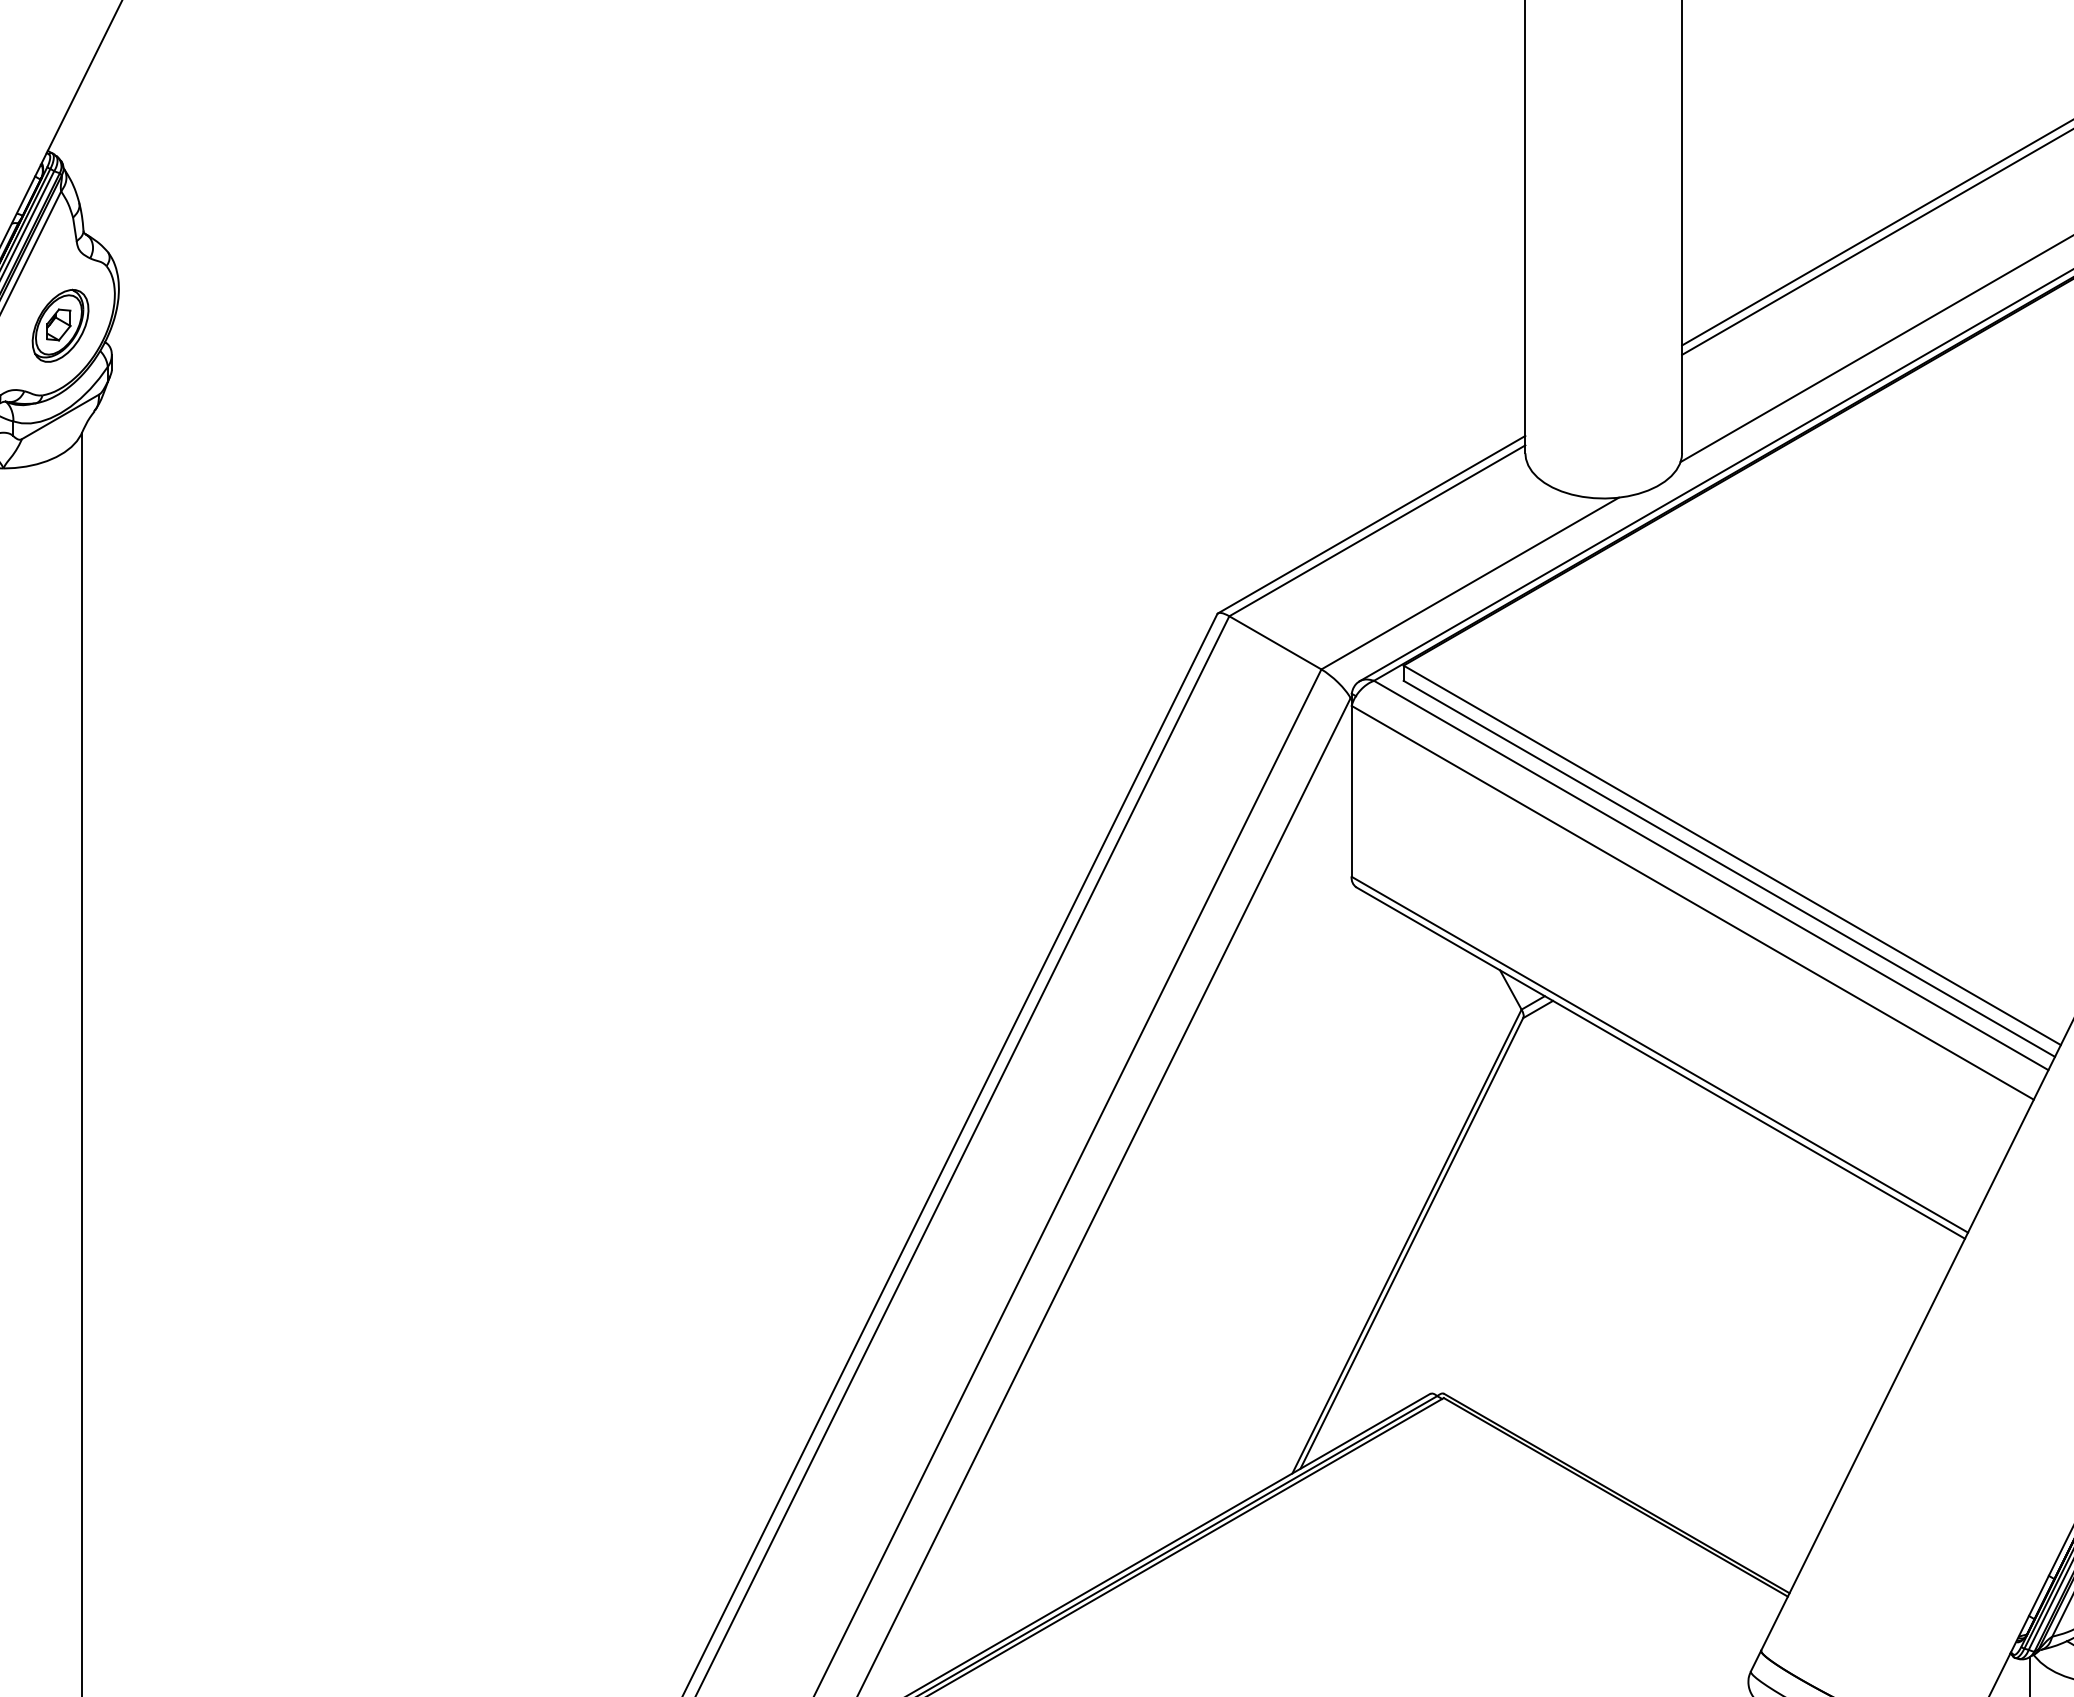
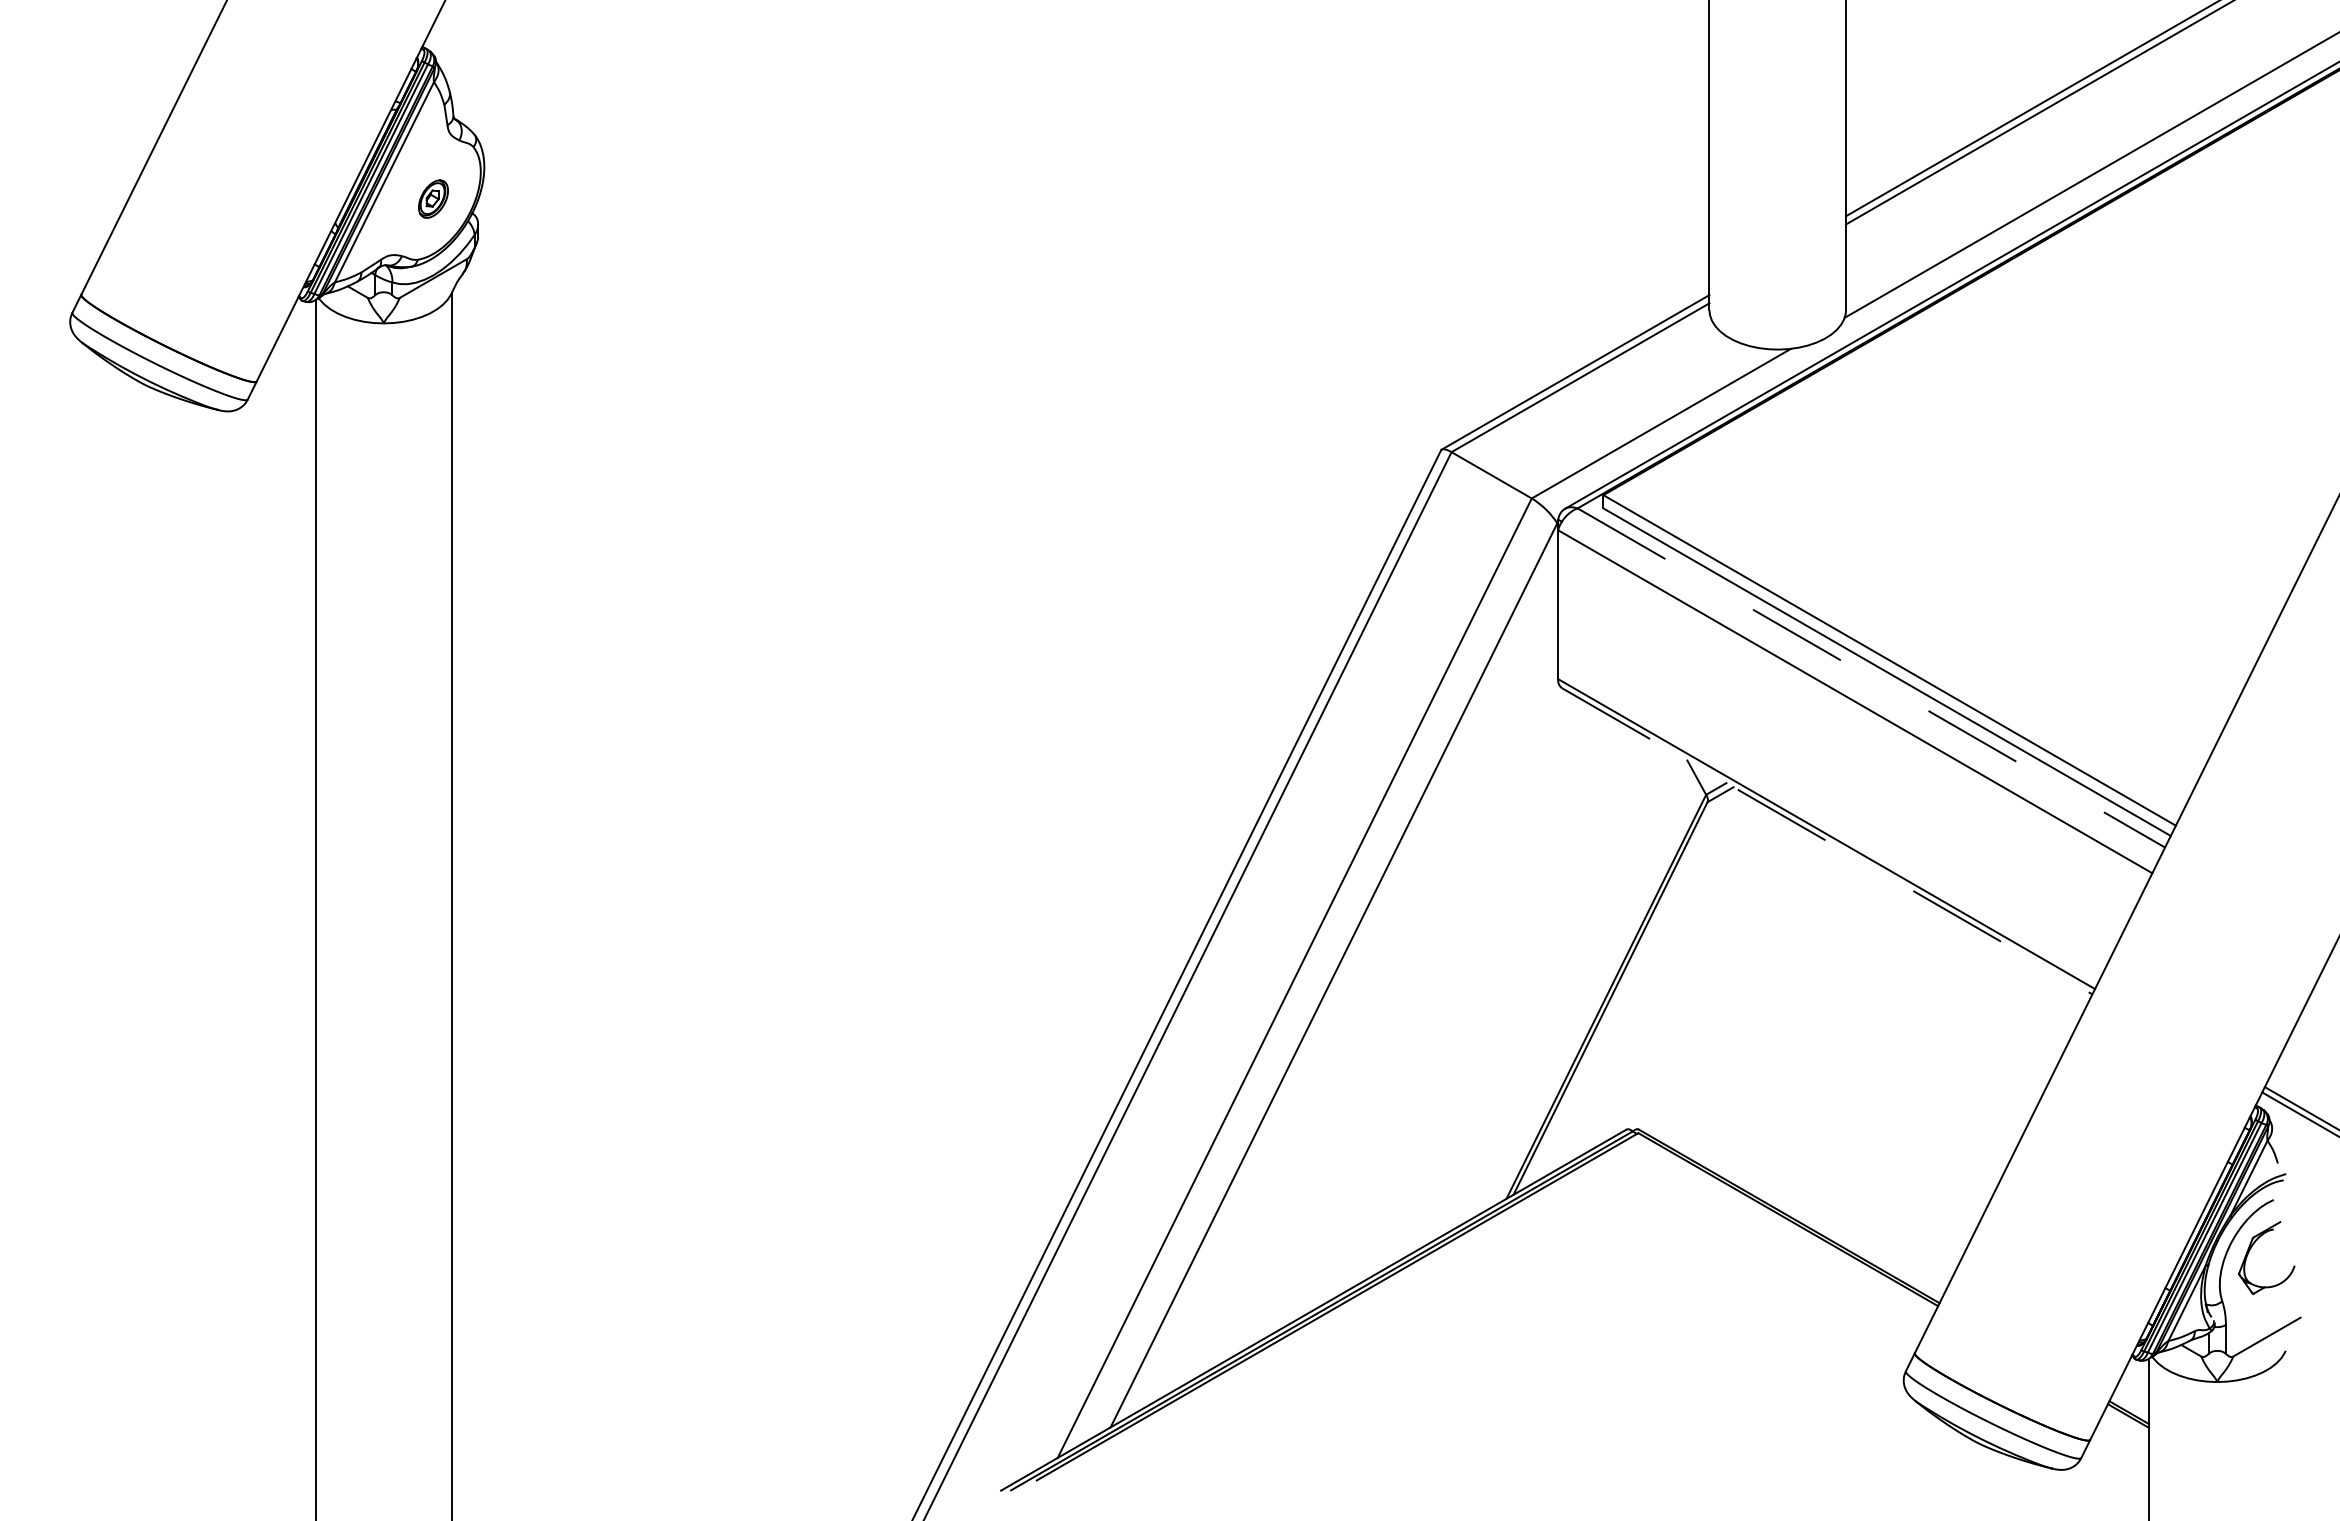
part: (60, 325) -> (433, 198), size x0.6
line: (1711, 876) -> (1871, 678), solid -> dashed
line: (1660, 1063) -> (1827, 841), solid -> dashed

